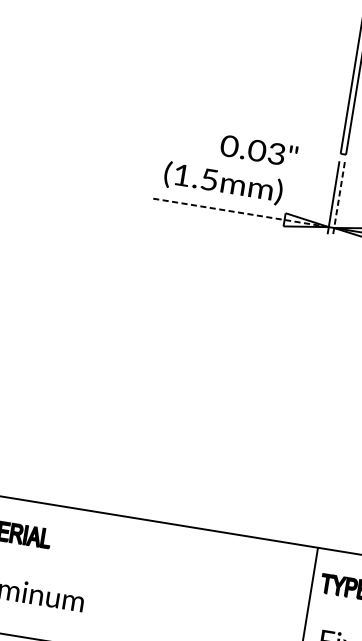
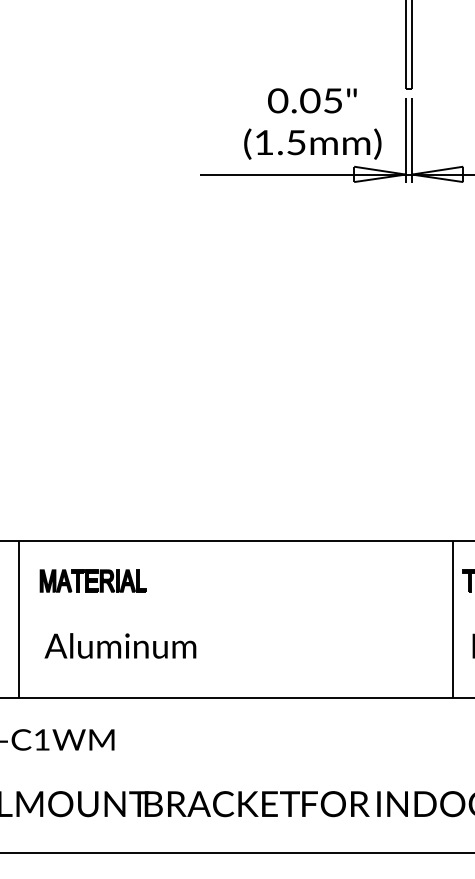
text: (276, 153) -> (332, 100), 0.03" -> 0.05"
text: (223, 182) -> (312, 143), moved
line: (339, 198) -> (412, 140), dashed -> solid
line: (240, 212) -> (302, 174), dashed -> solid

